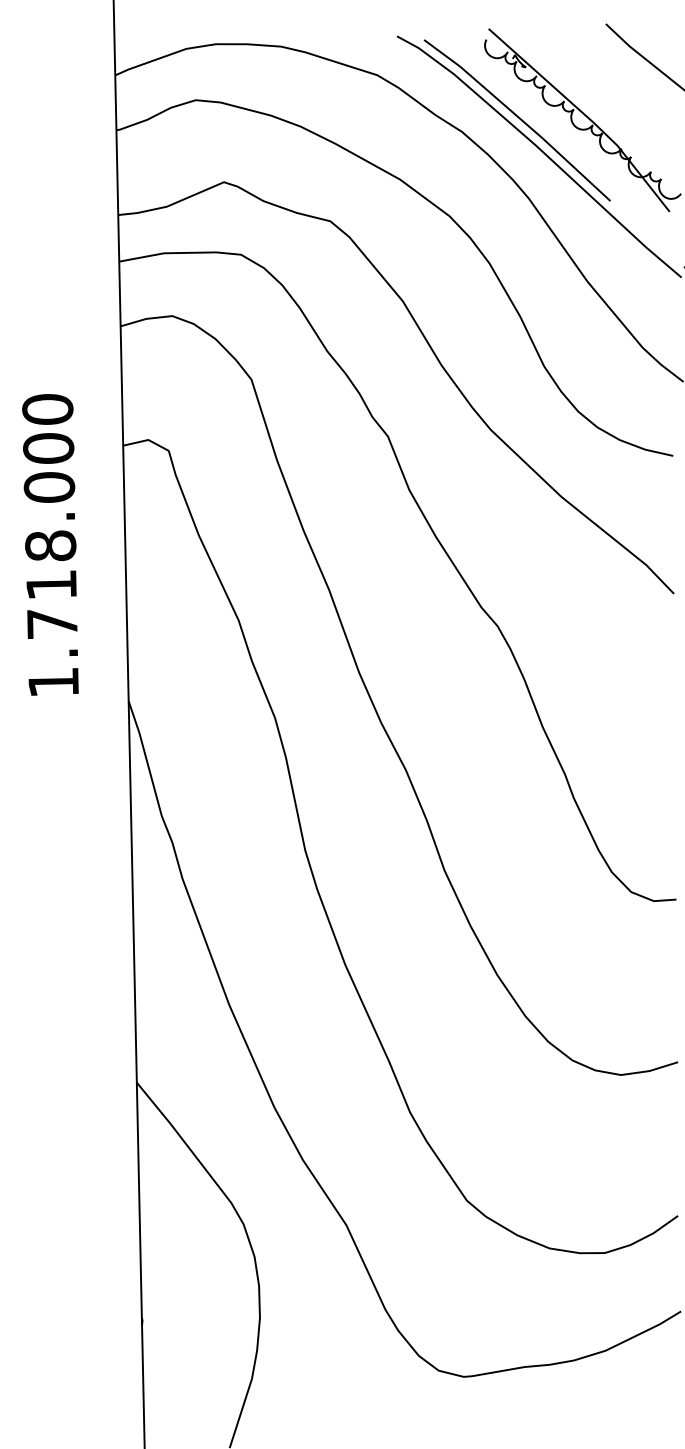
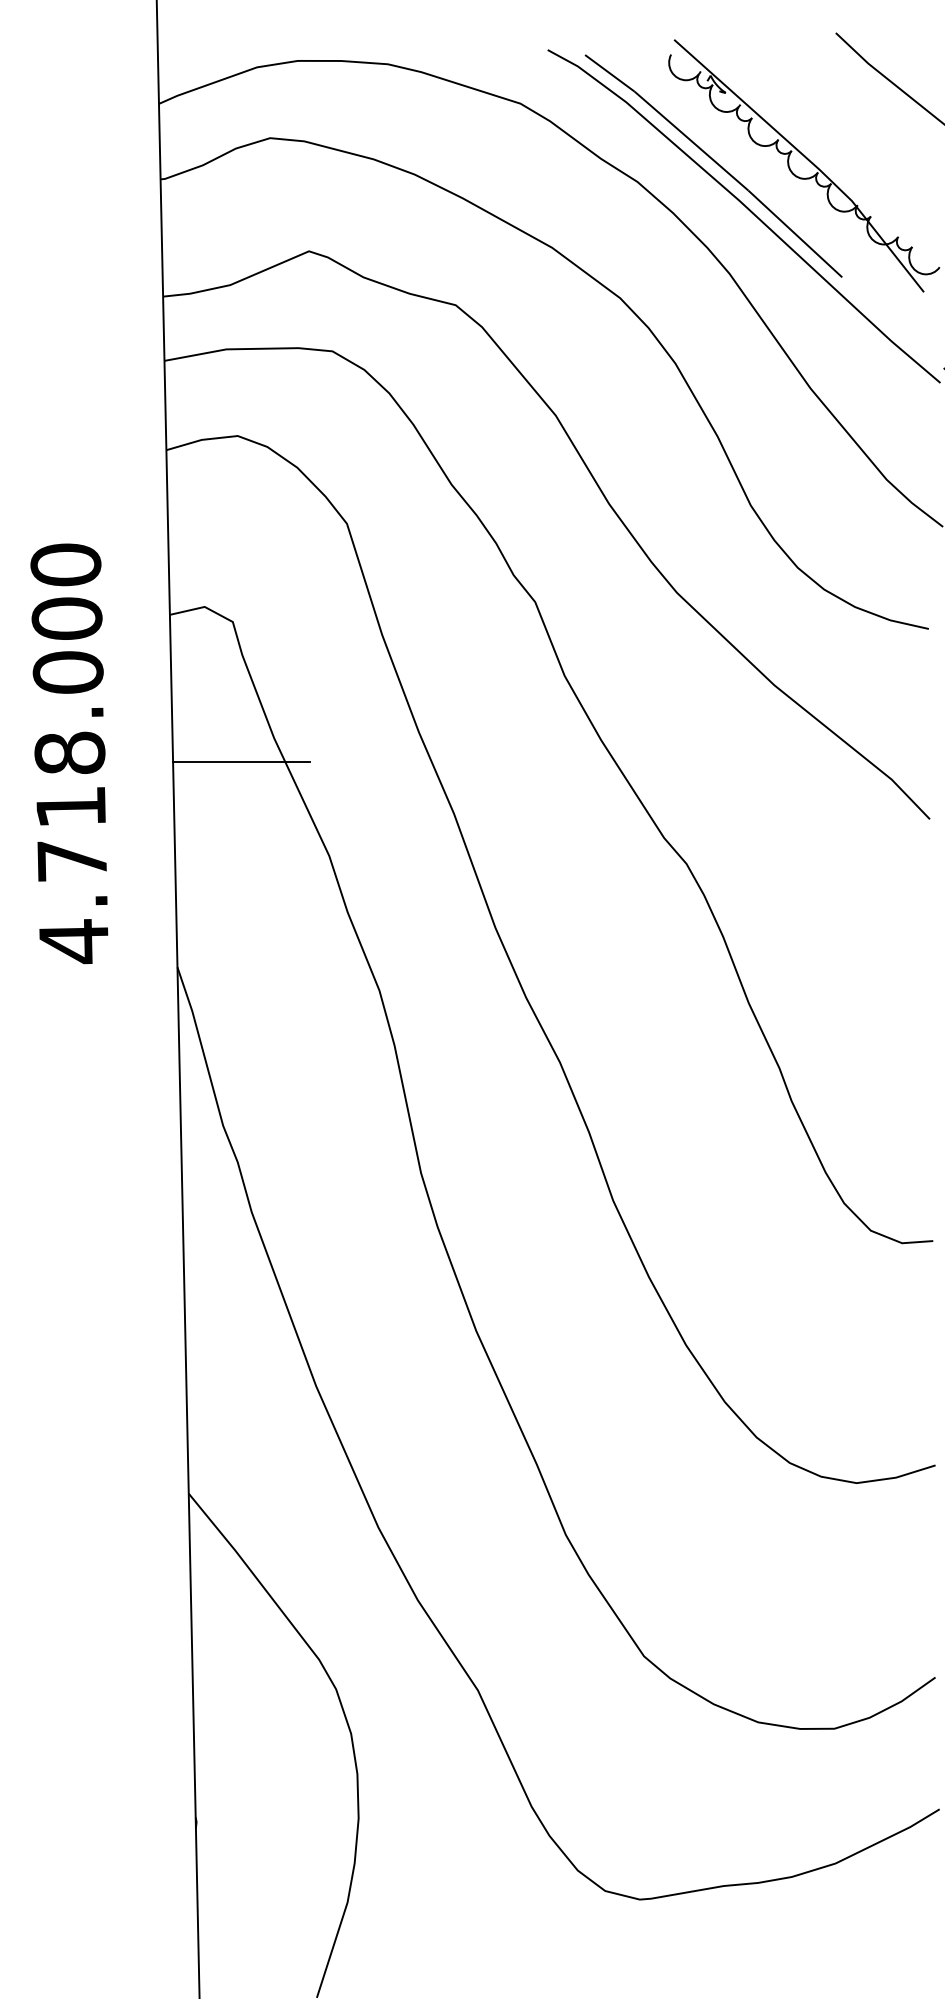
line: (174, 552) -> (240, 762), added
text: (53, 682) -> (73, 941), 1.718.000 -> 4.718.000

